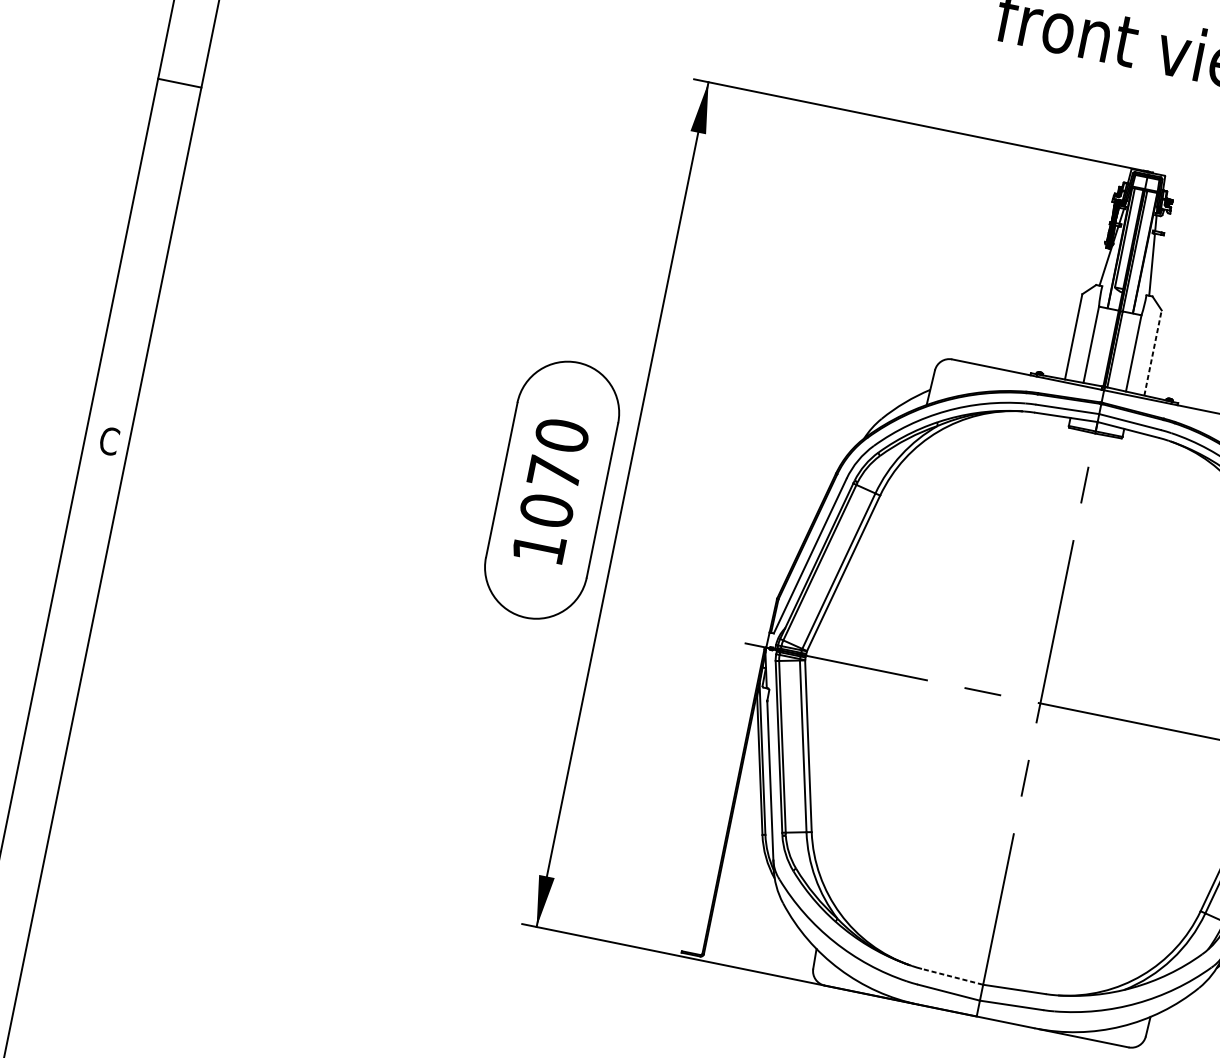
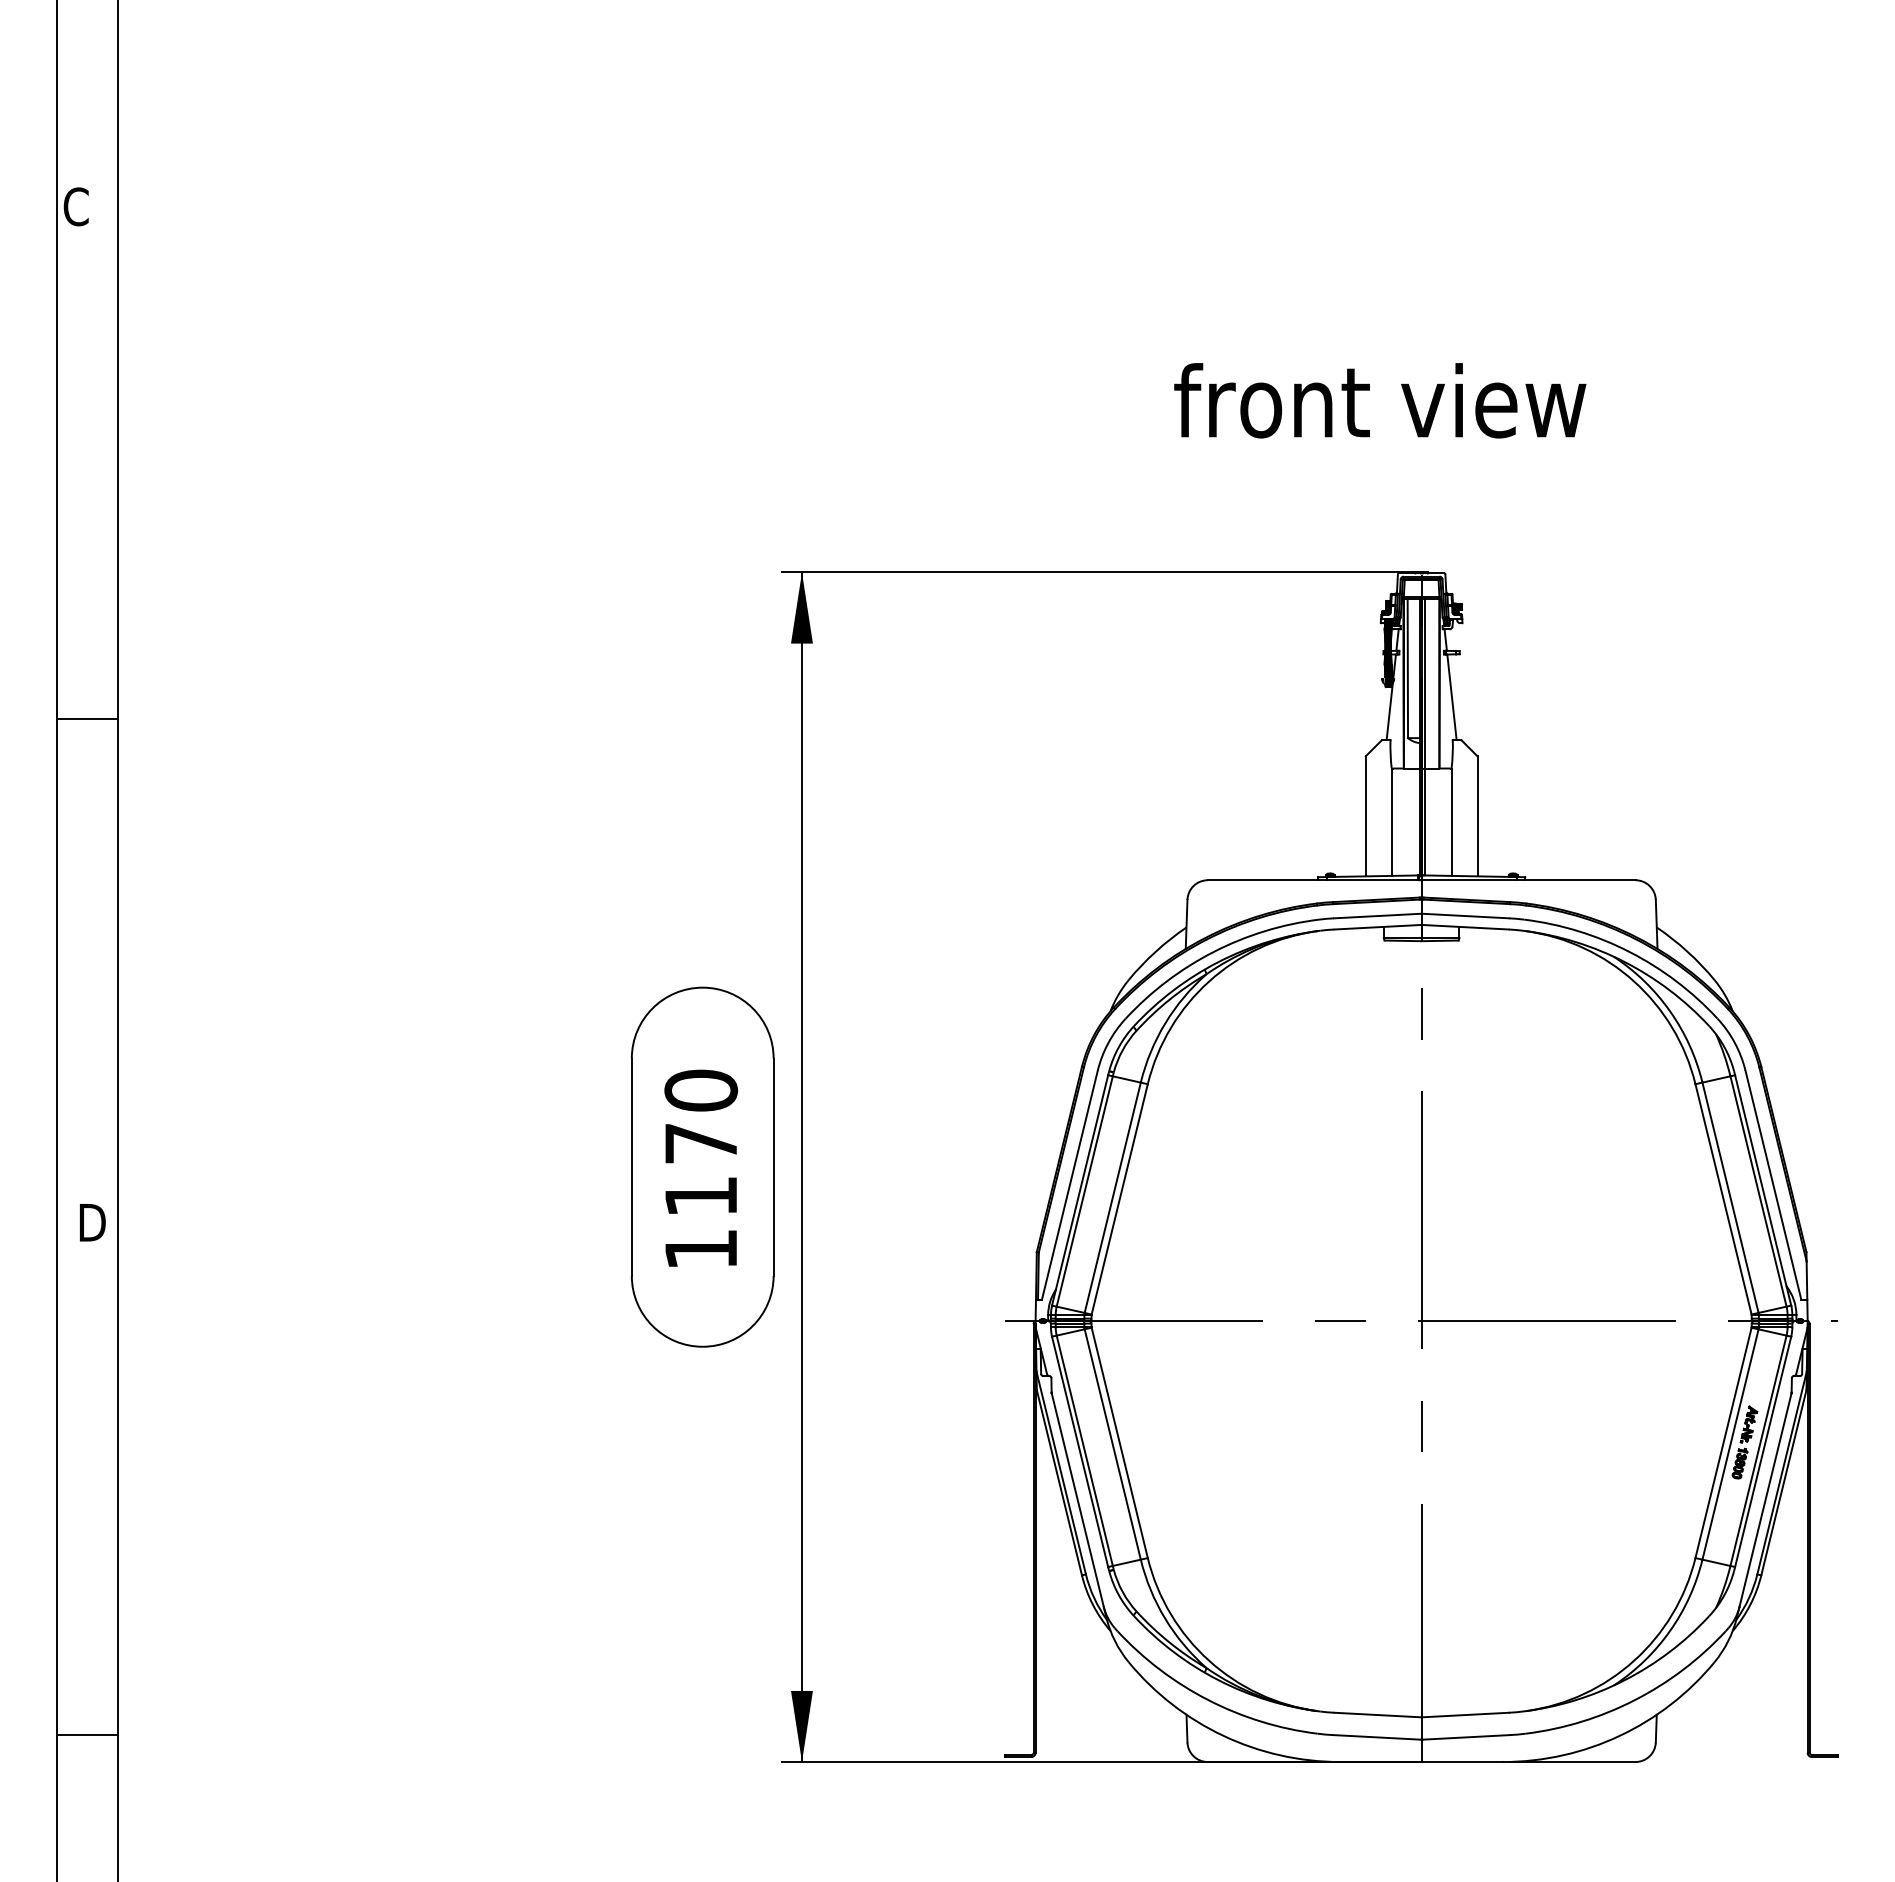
line: (1153, 352) -> (1477, 815), dashed -> solid
text: (110, 441) -> (91, 1222), C -> D
text: (547, 510) -> (701, 1196), 1070 -> 1170
line: (32, 804) -> (86, 1735), added
line: (952, 977) -> (1377, 1715), dashed -> solid

